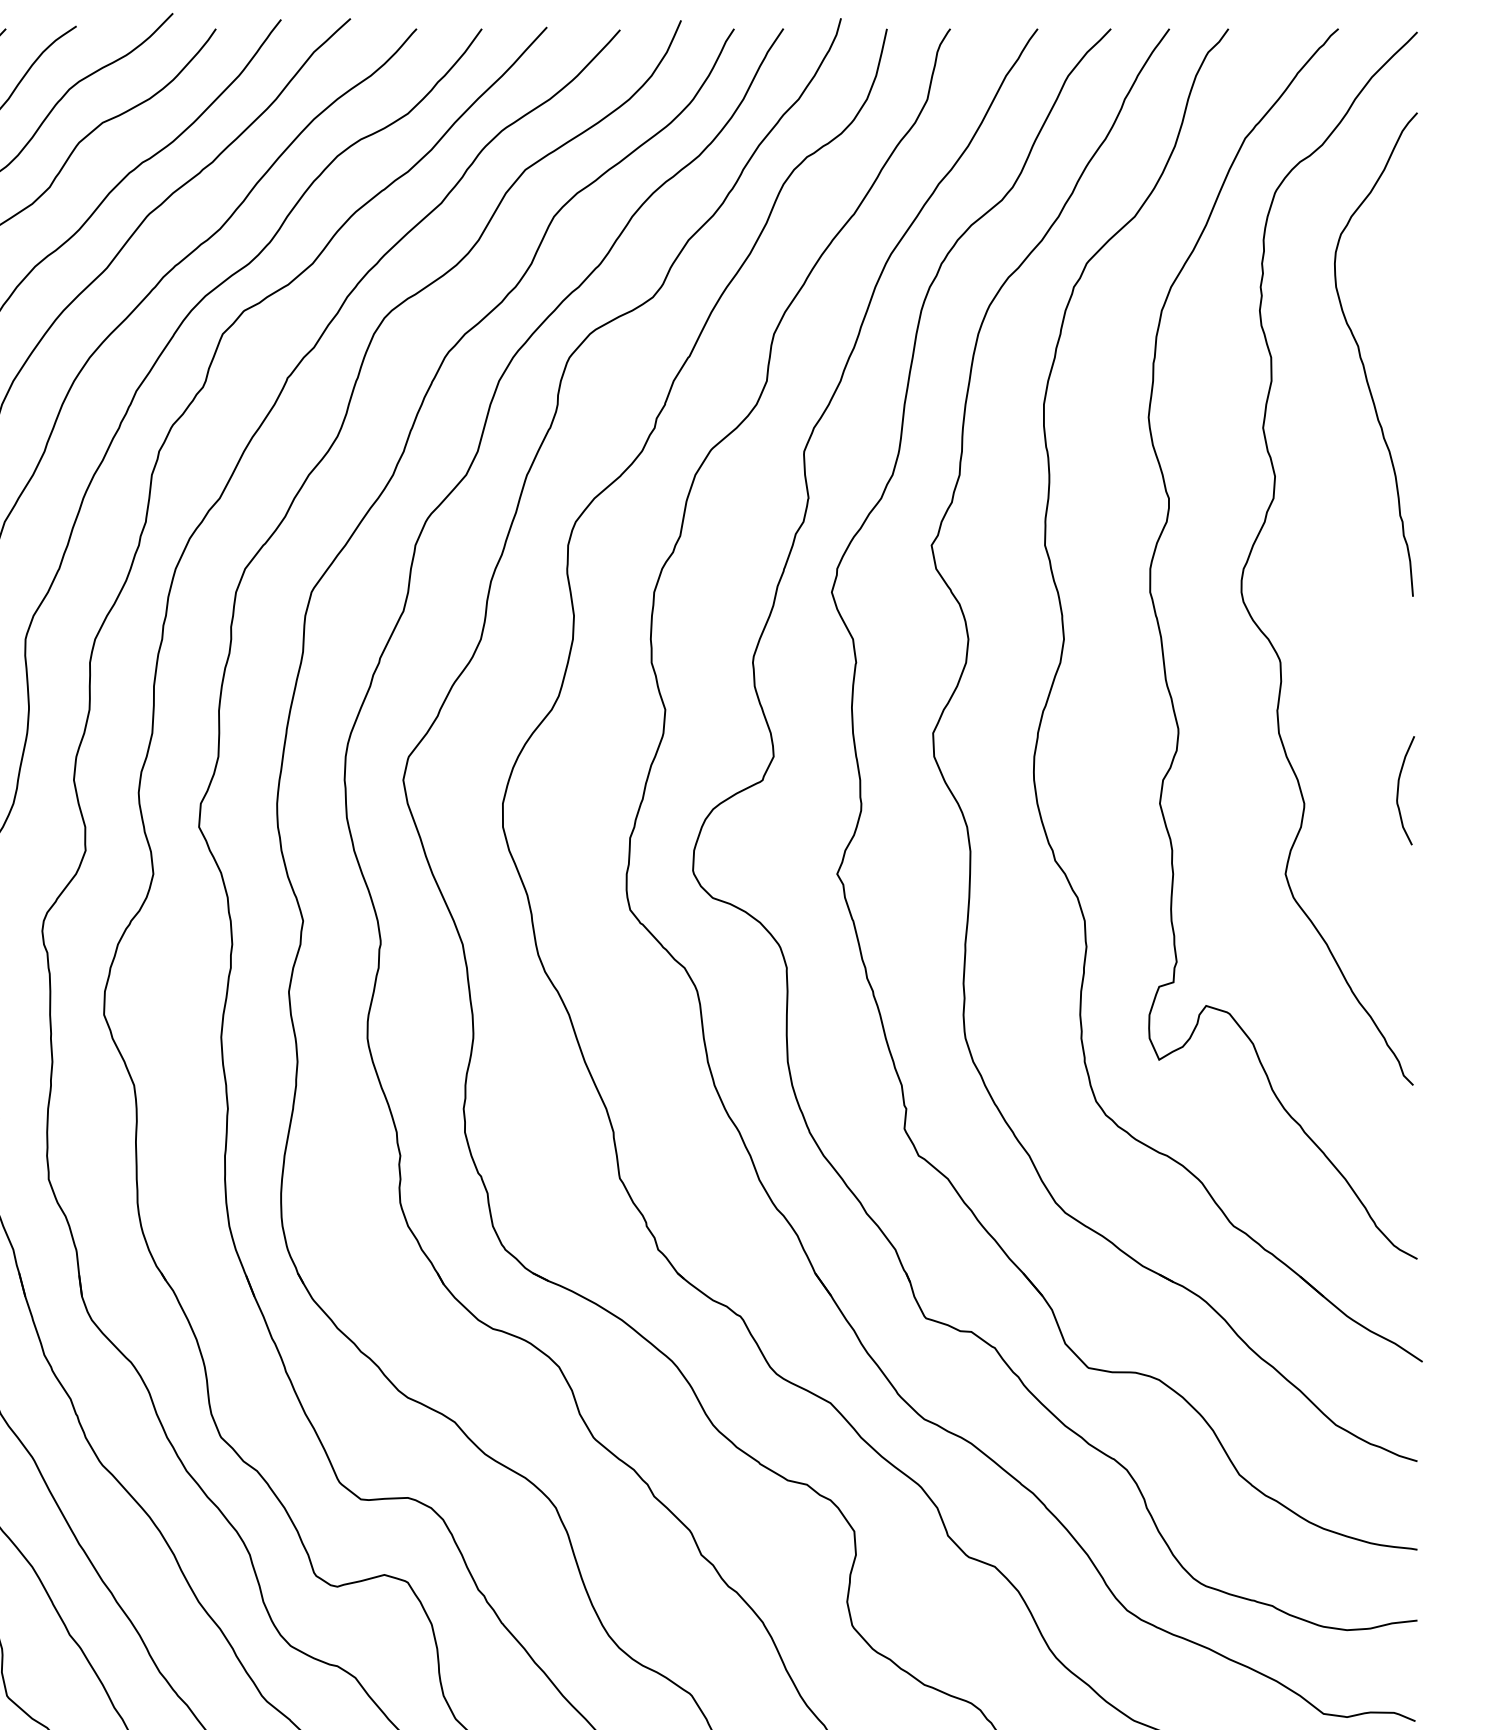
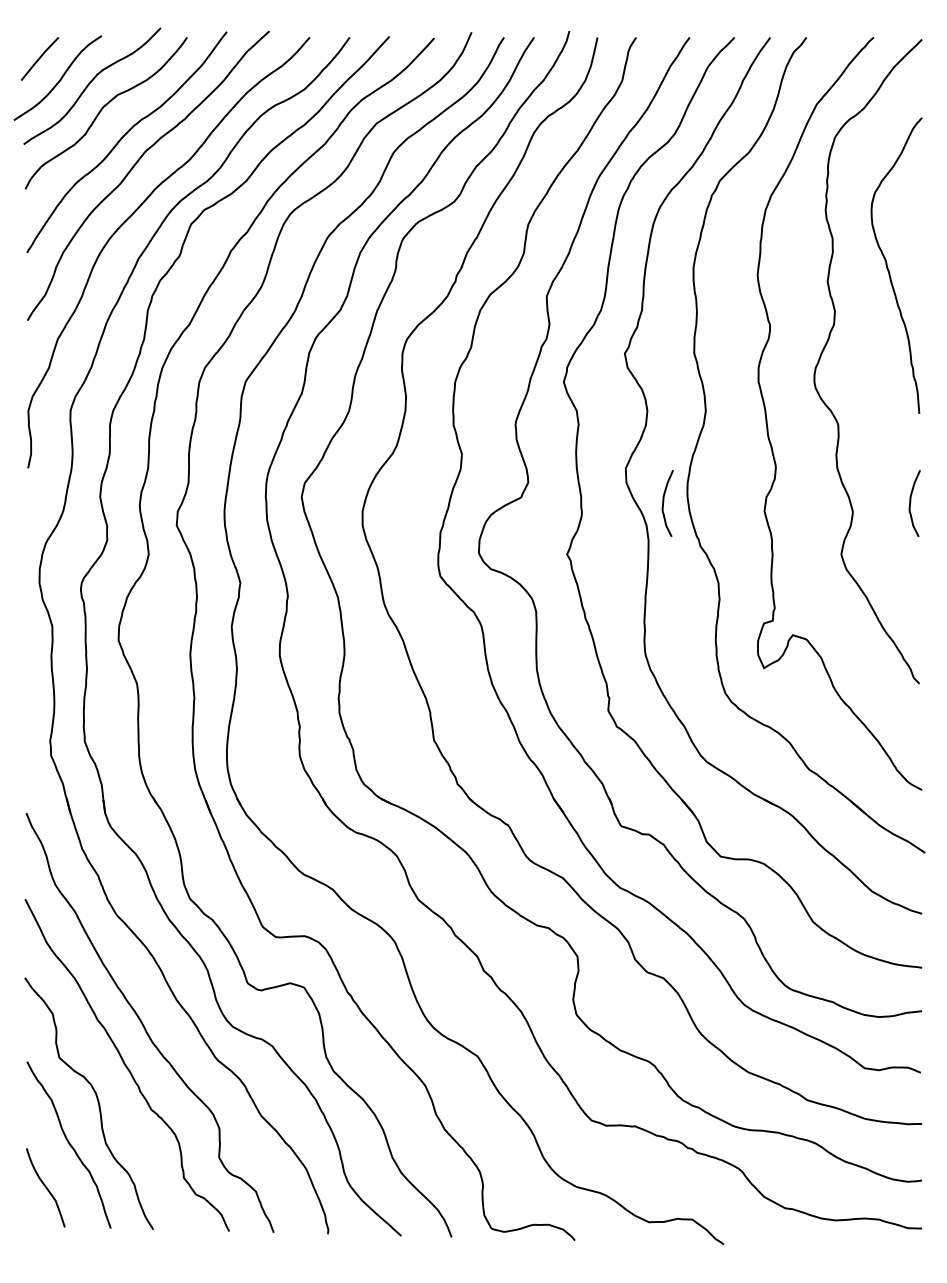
curve: (1362, 357) -> (888, 267), moved
curve: (996, 789) -> (664, 502), added

